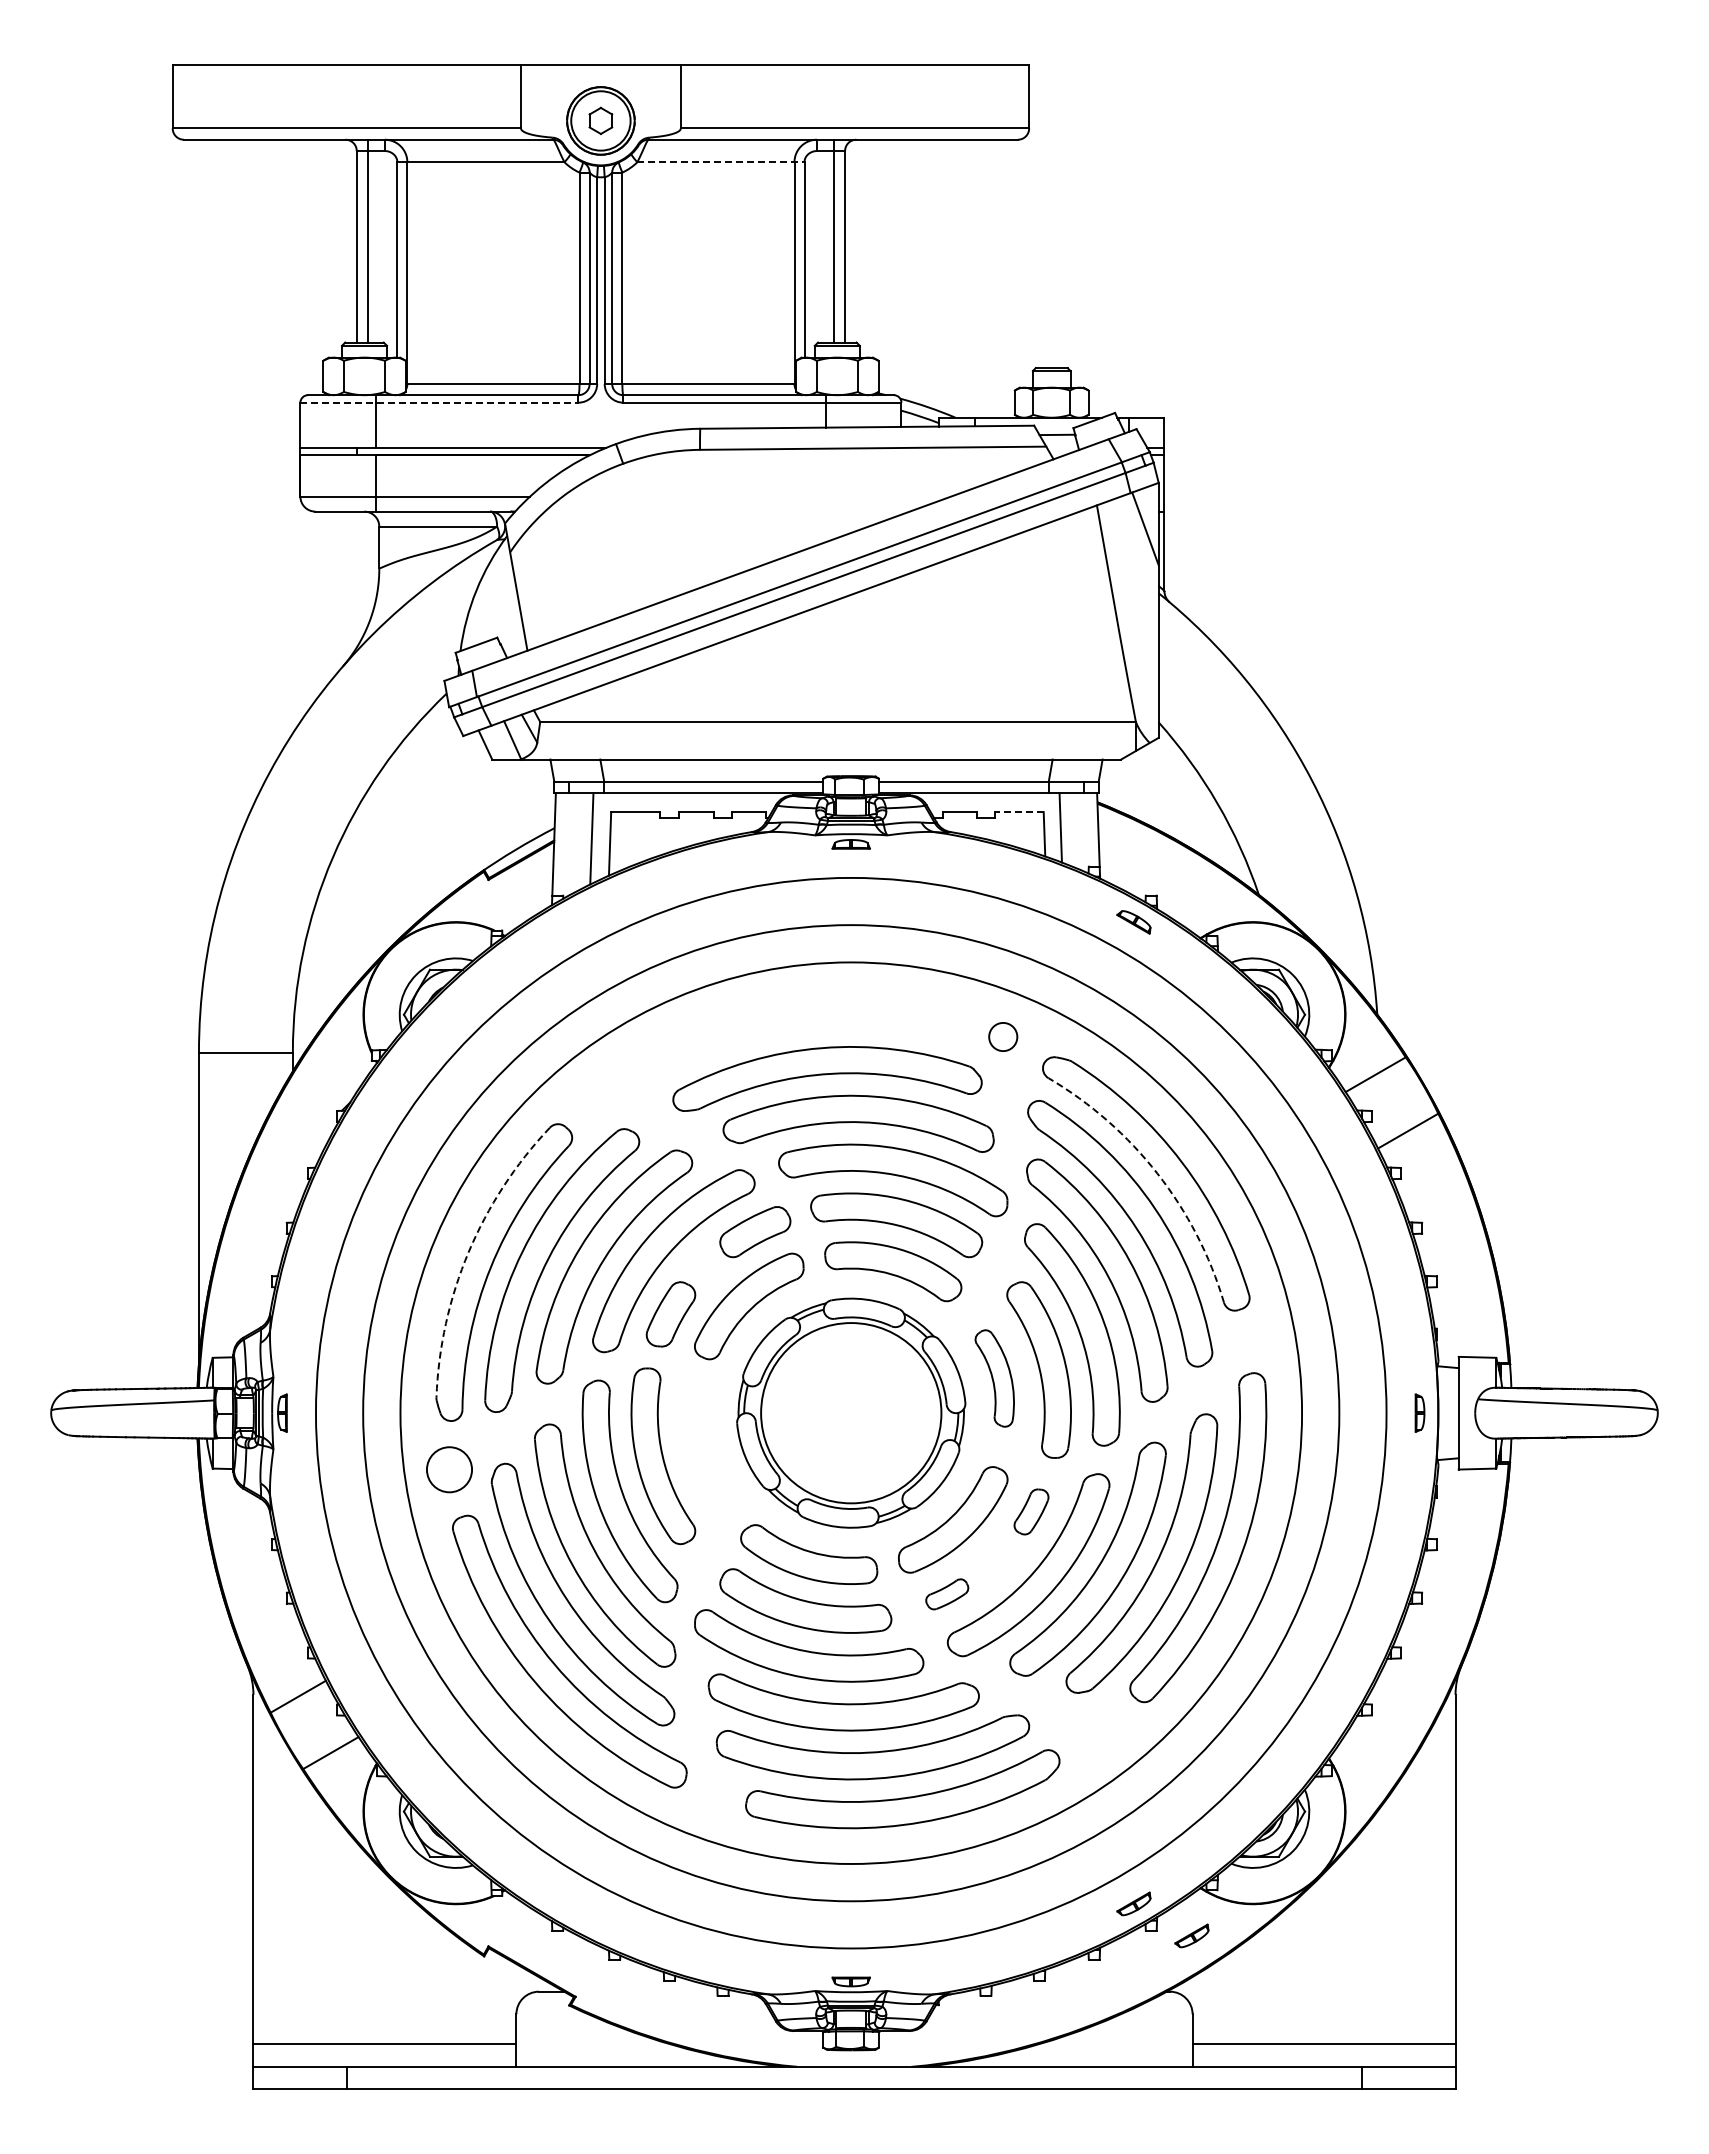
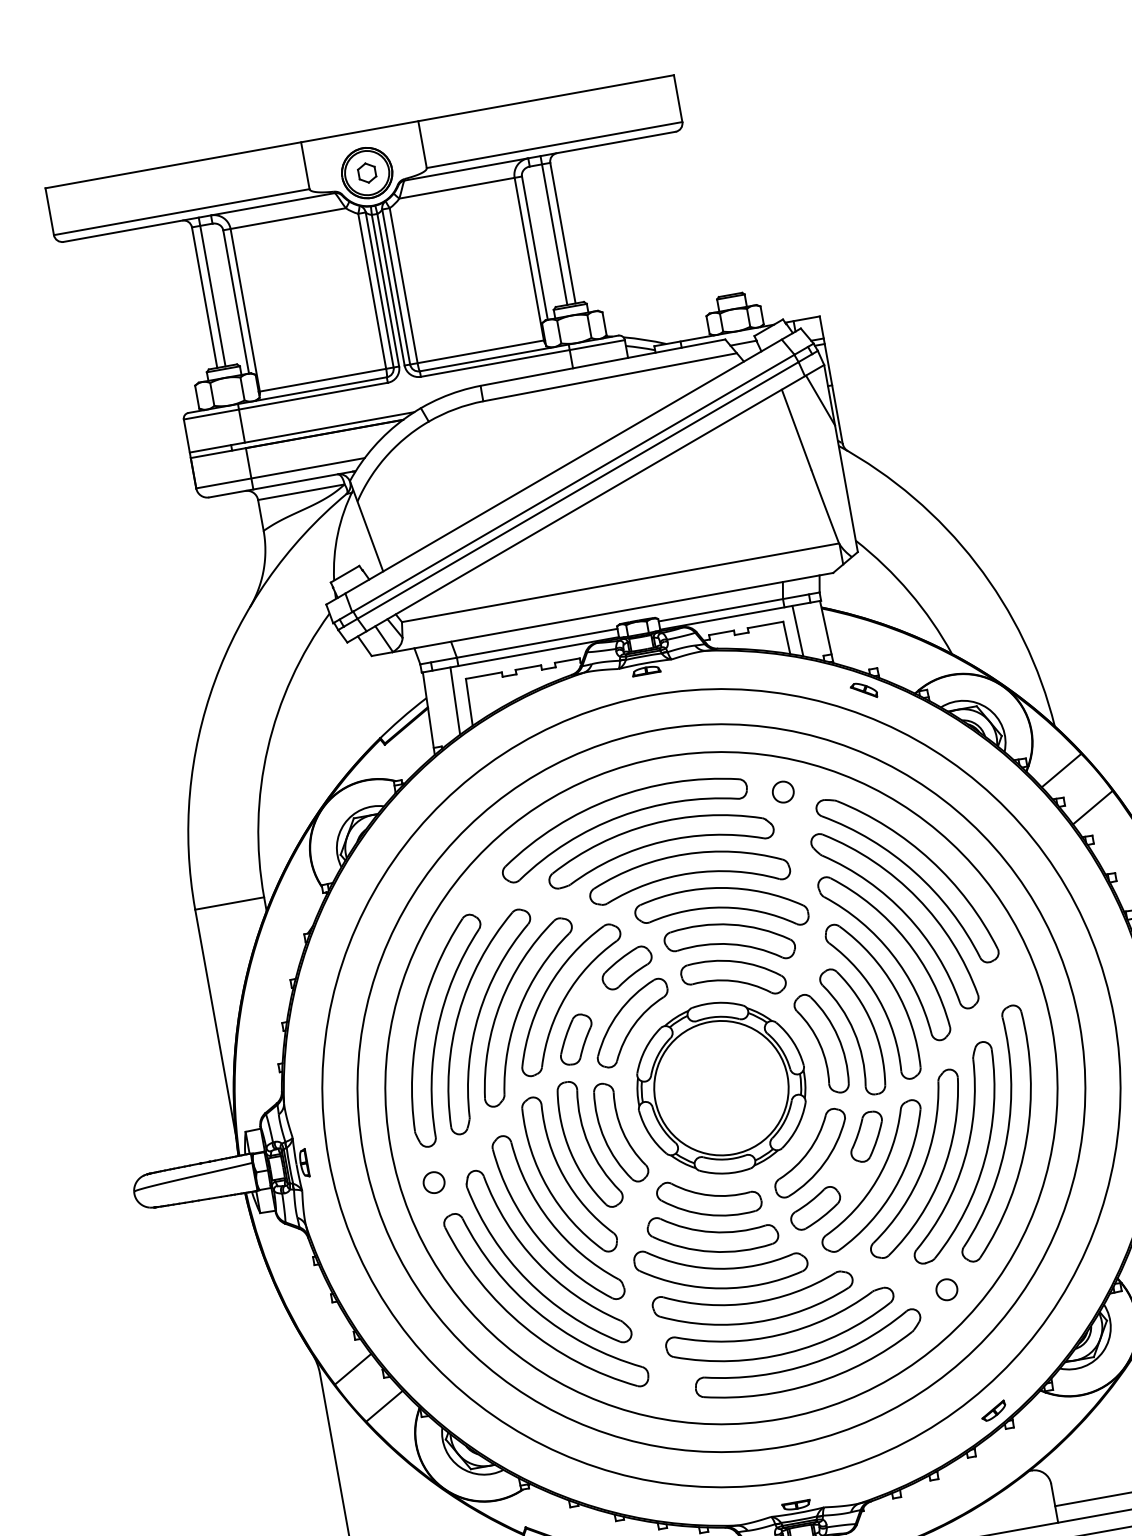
line: (720, 162) -> (460, 187), dashed -> solid
line: (439, 402) -> (285, 400), dashed -> solid
line: (1019, 812) -> (765, 625), dashed -> solid
part: (779, 1032) -> (618, 818), added
arc: (1157, 1173) -> (914, 871), dashed -> solid
arc: (468, 1252) -> (419, 1020), dashed -> solid
part: (994, 1378) -> (821, 1043), size x1.43
part: (707, 1447) -> (620, 1132), added
circle: (449, 1469) -> (434, 1182), size x0.62
part: (1031, 1511) -> (866, 1136), size x1.43
part: (947, 1594) -> (815, 1208), size x1.67
circle: (1100, 1732) -> (946, 1289), added
part: (1191, 1935) -> (1040, 1426), removed

